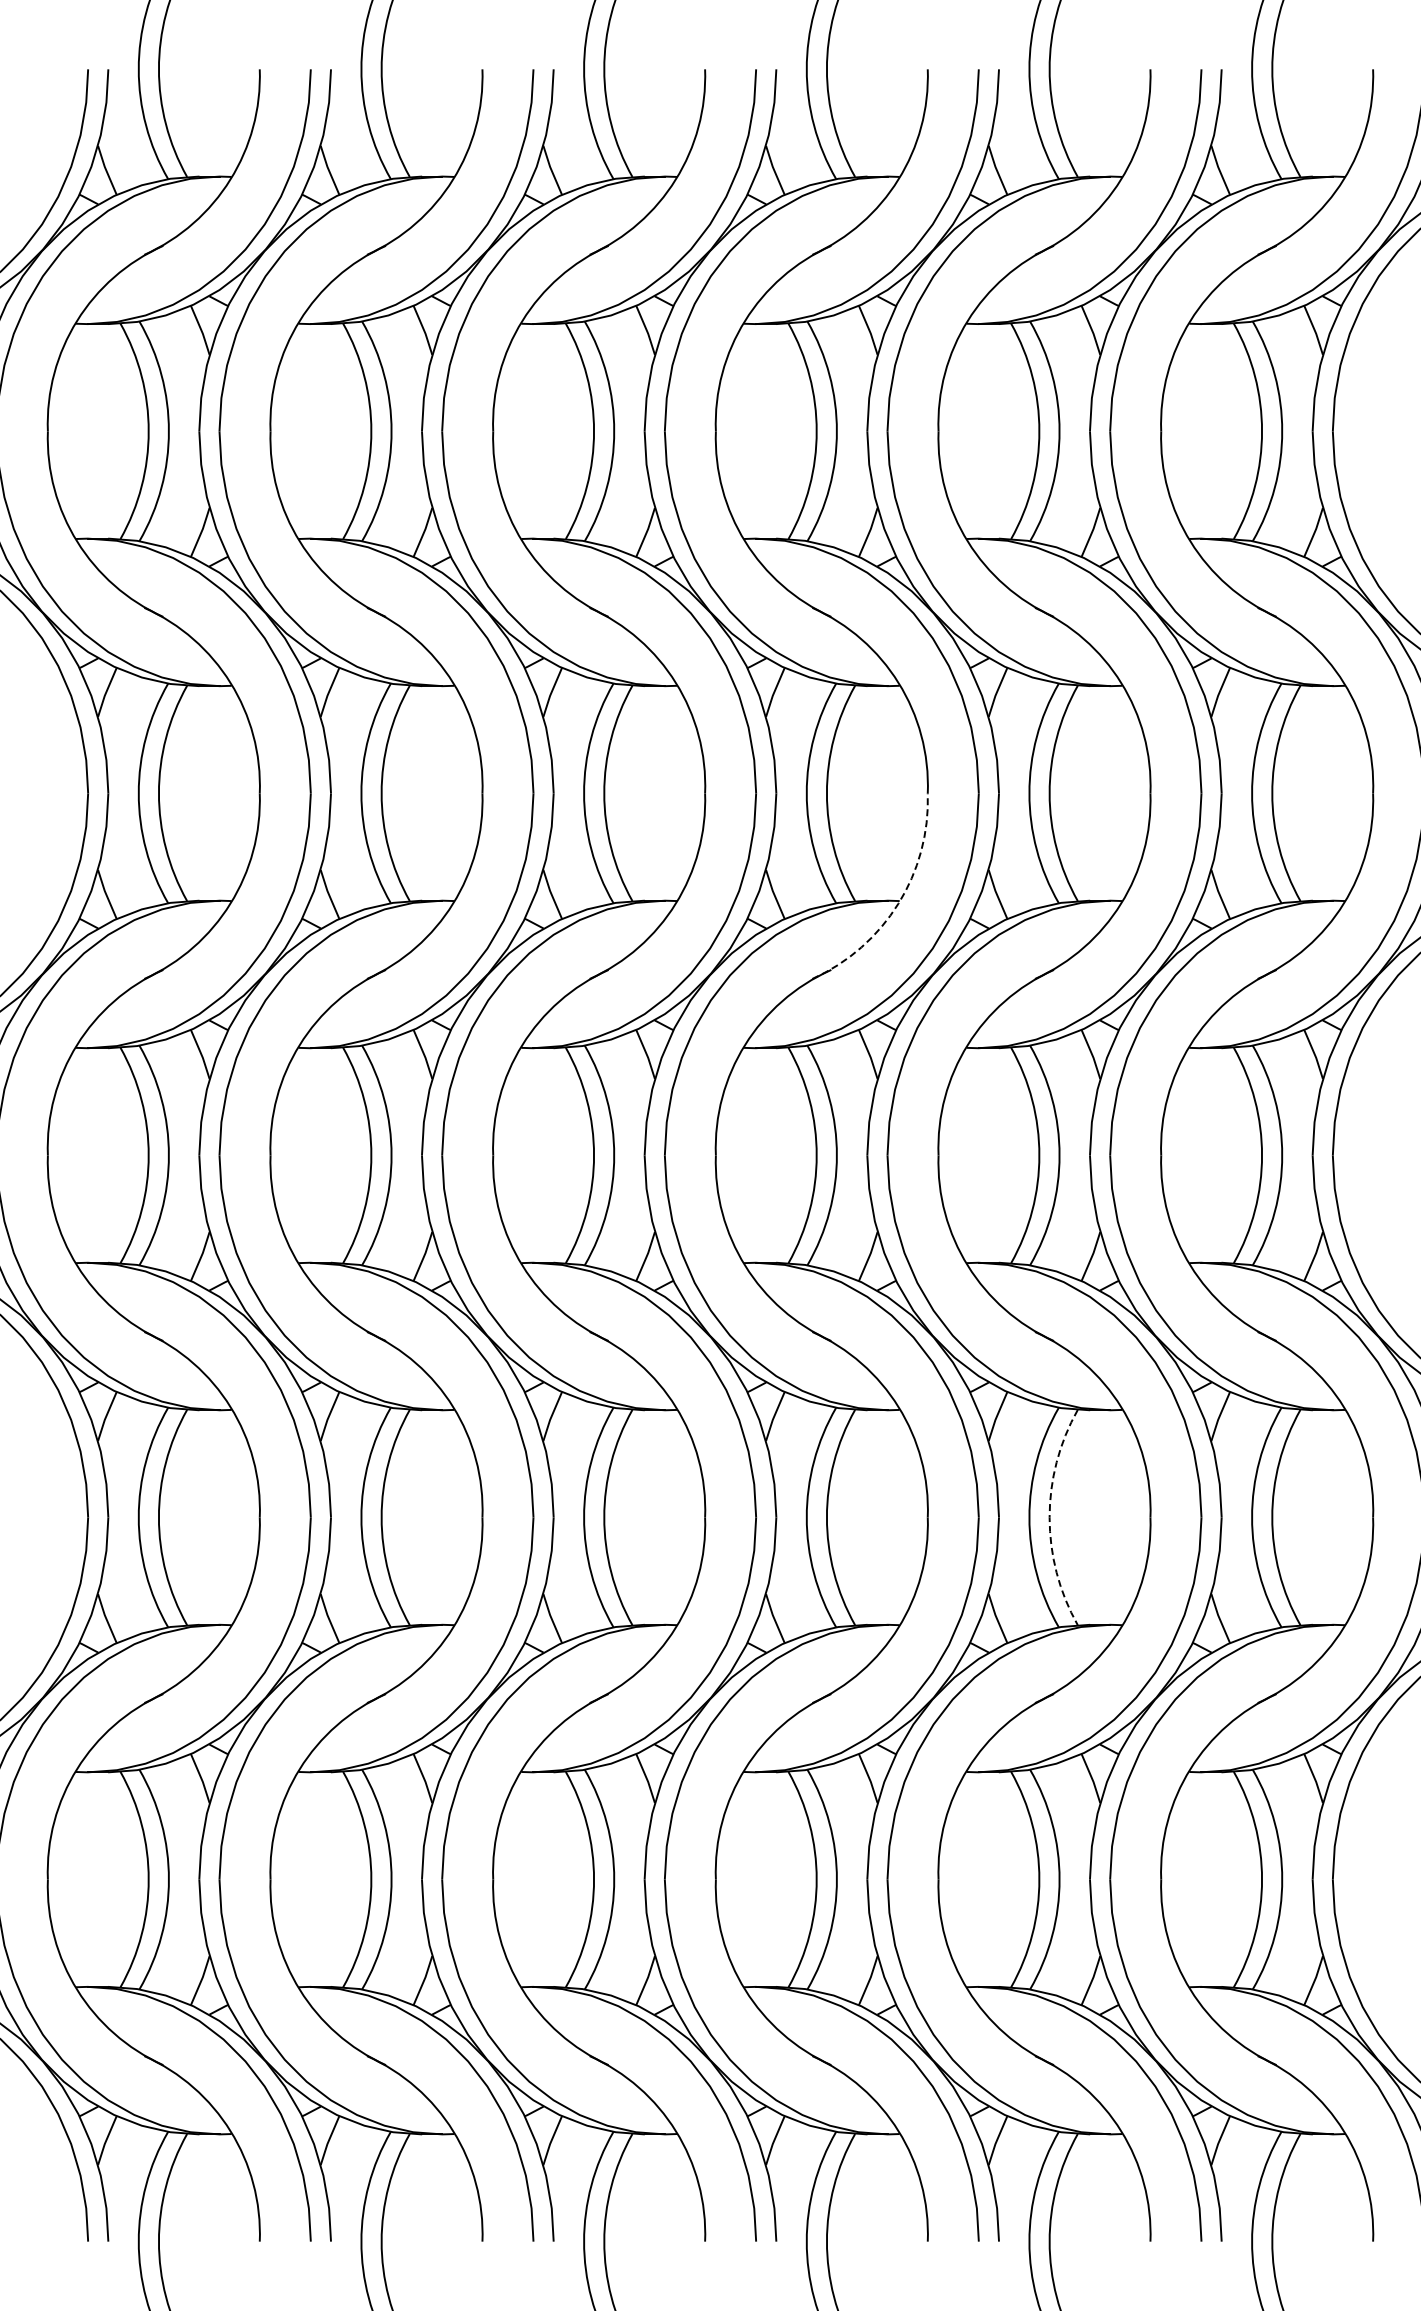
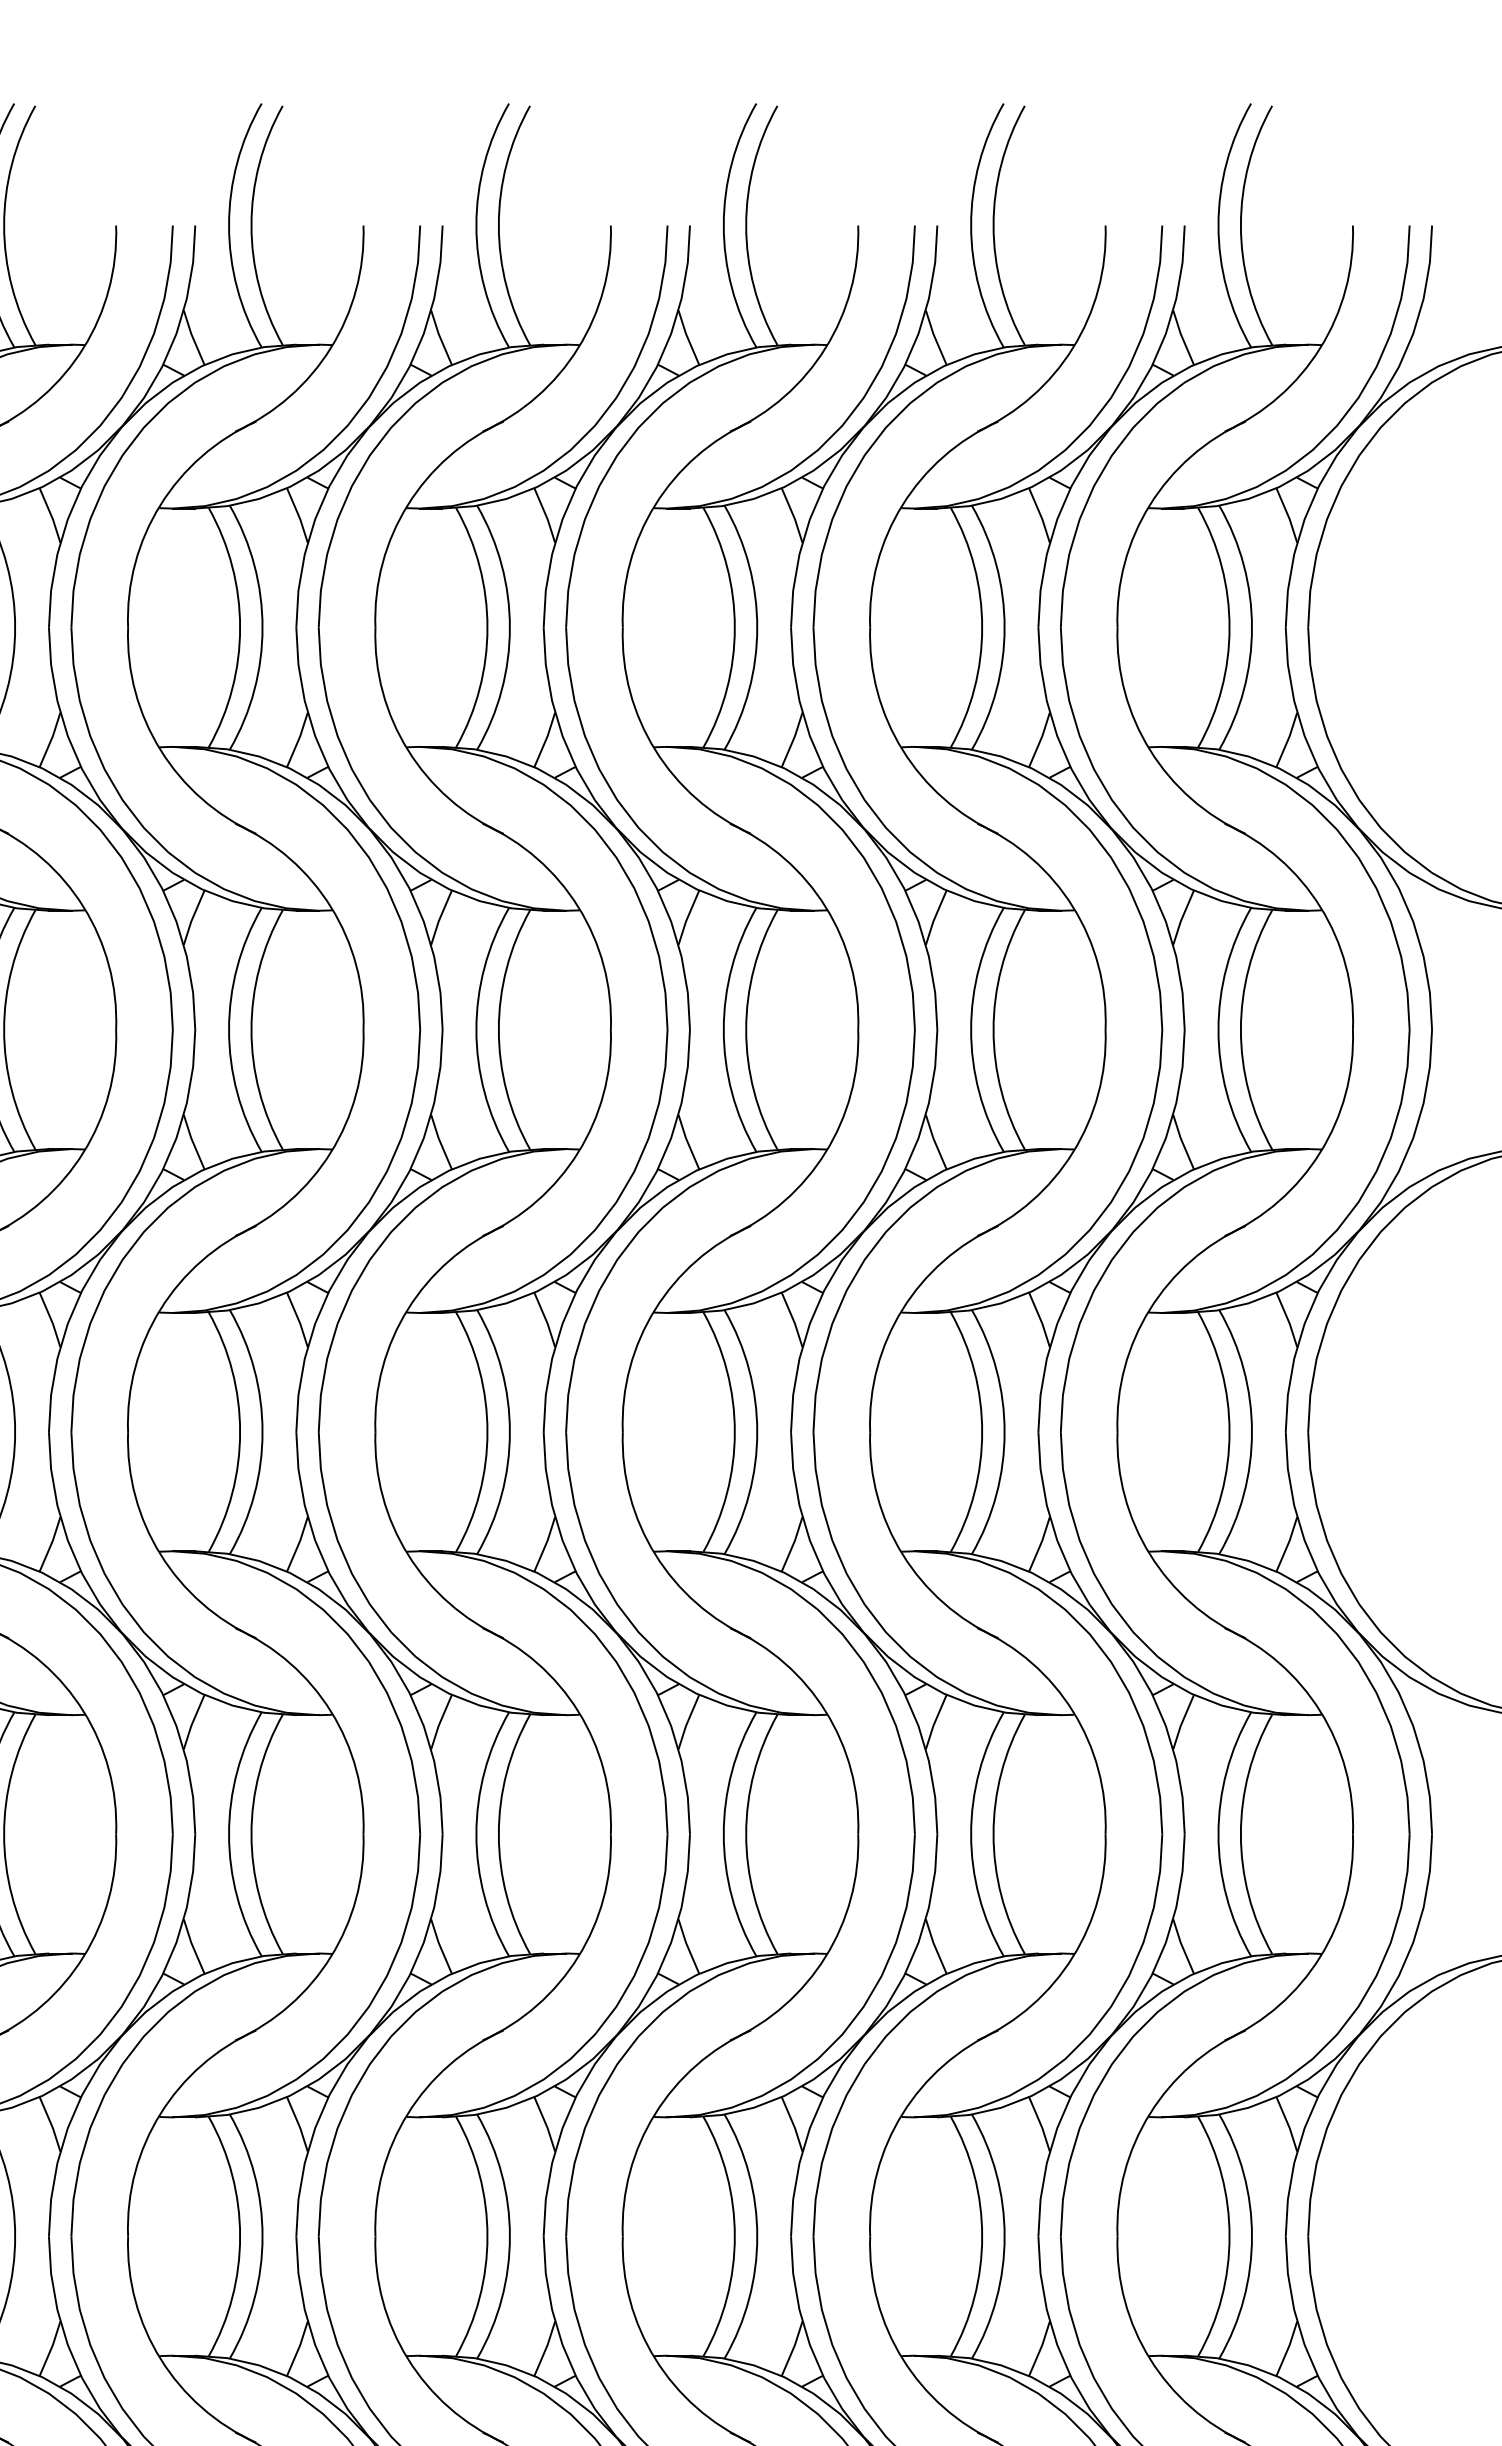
arc: (898, 903) -> (825, 1152), dashed -> solid
arc: (1049, 1517) -> (993, 1834), dashed -> solid

